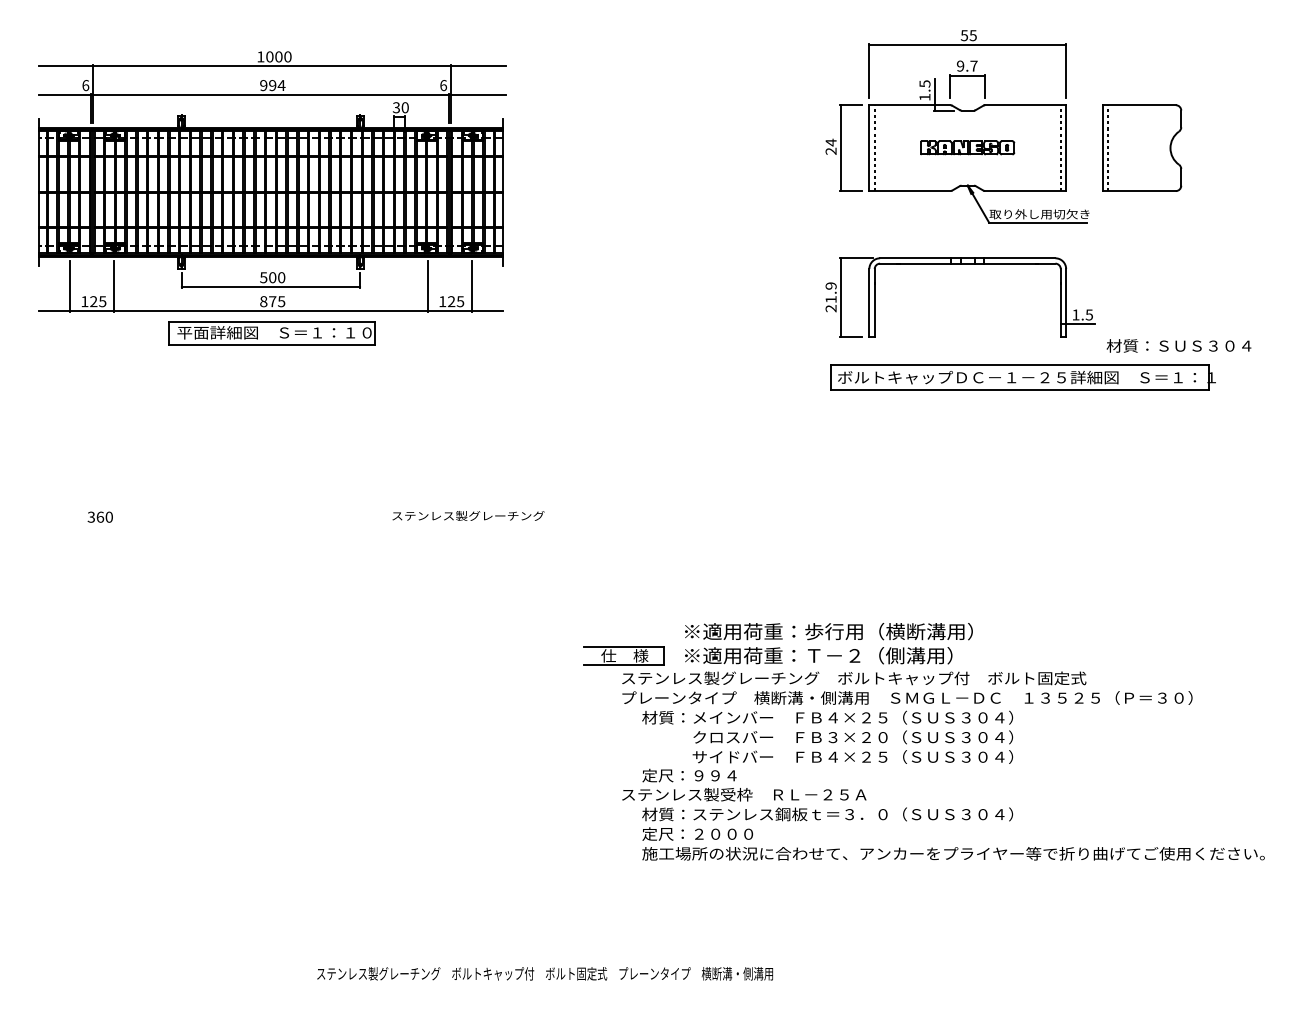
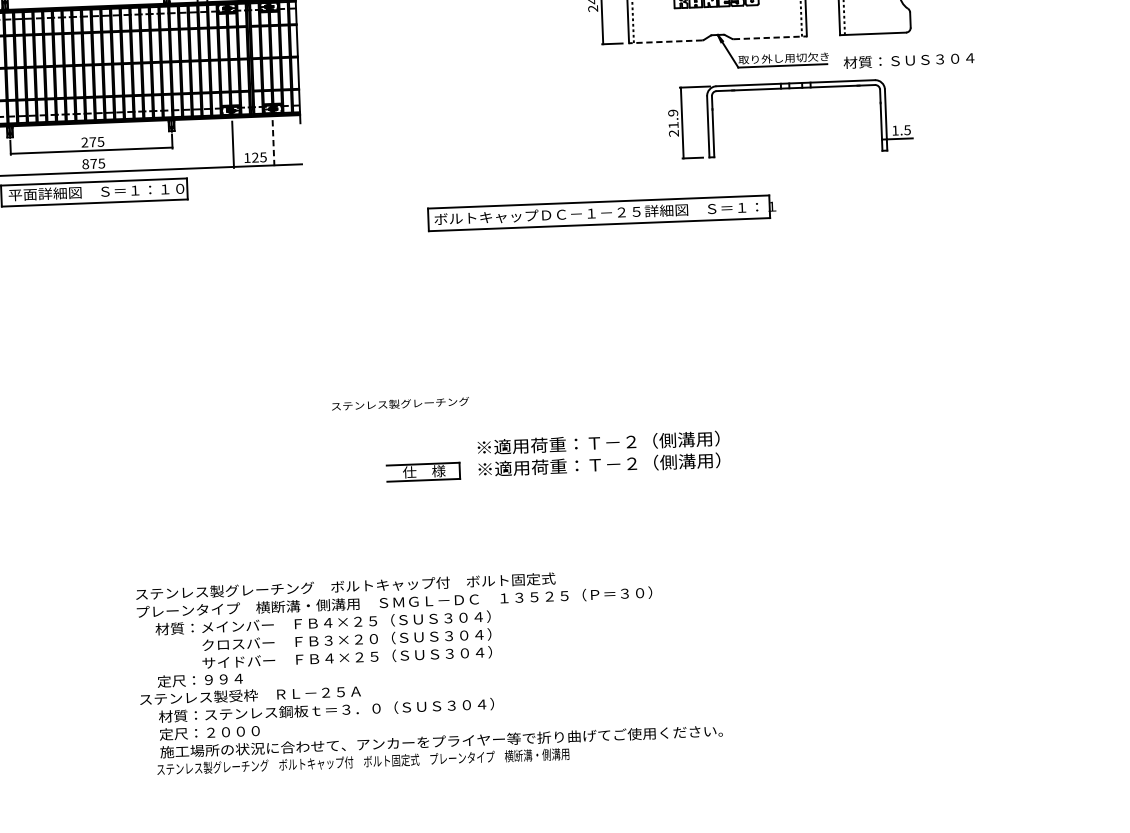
line: (909, 191) -> (665, 42), solid -> dashed
line: (1026, 191) -> (771, 38), solid -> dashed
part: (960, 264) -> (789, 89), moved
text: (272, 277) -> (92, 142), 500 -> 275
line: (472, 286) -> (273, 143), solid -> dashed
text: (1178, 345) -> (908, 60), moved
part: (1022, 377) -> (601, 213), moved
text: (468, 515) -> (400, 403), moved
text: (888, 631) -> (661, 440), ※適用荷重：歩行用（横断溝用） -> ※適用荷重：Ｔ－２（側溝用）
text: (943, 765) -> (429, 662), moved

